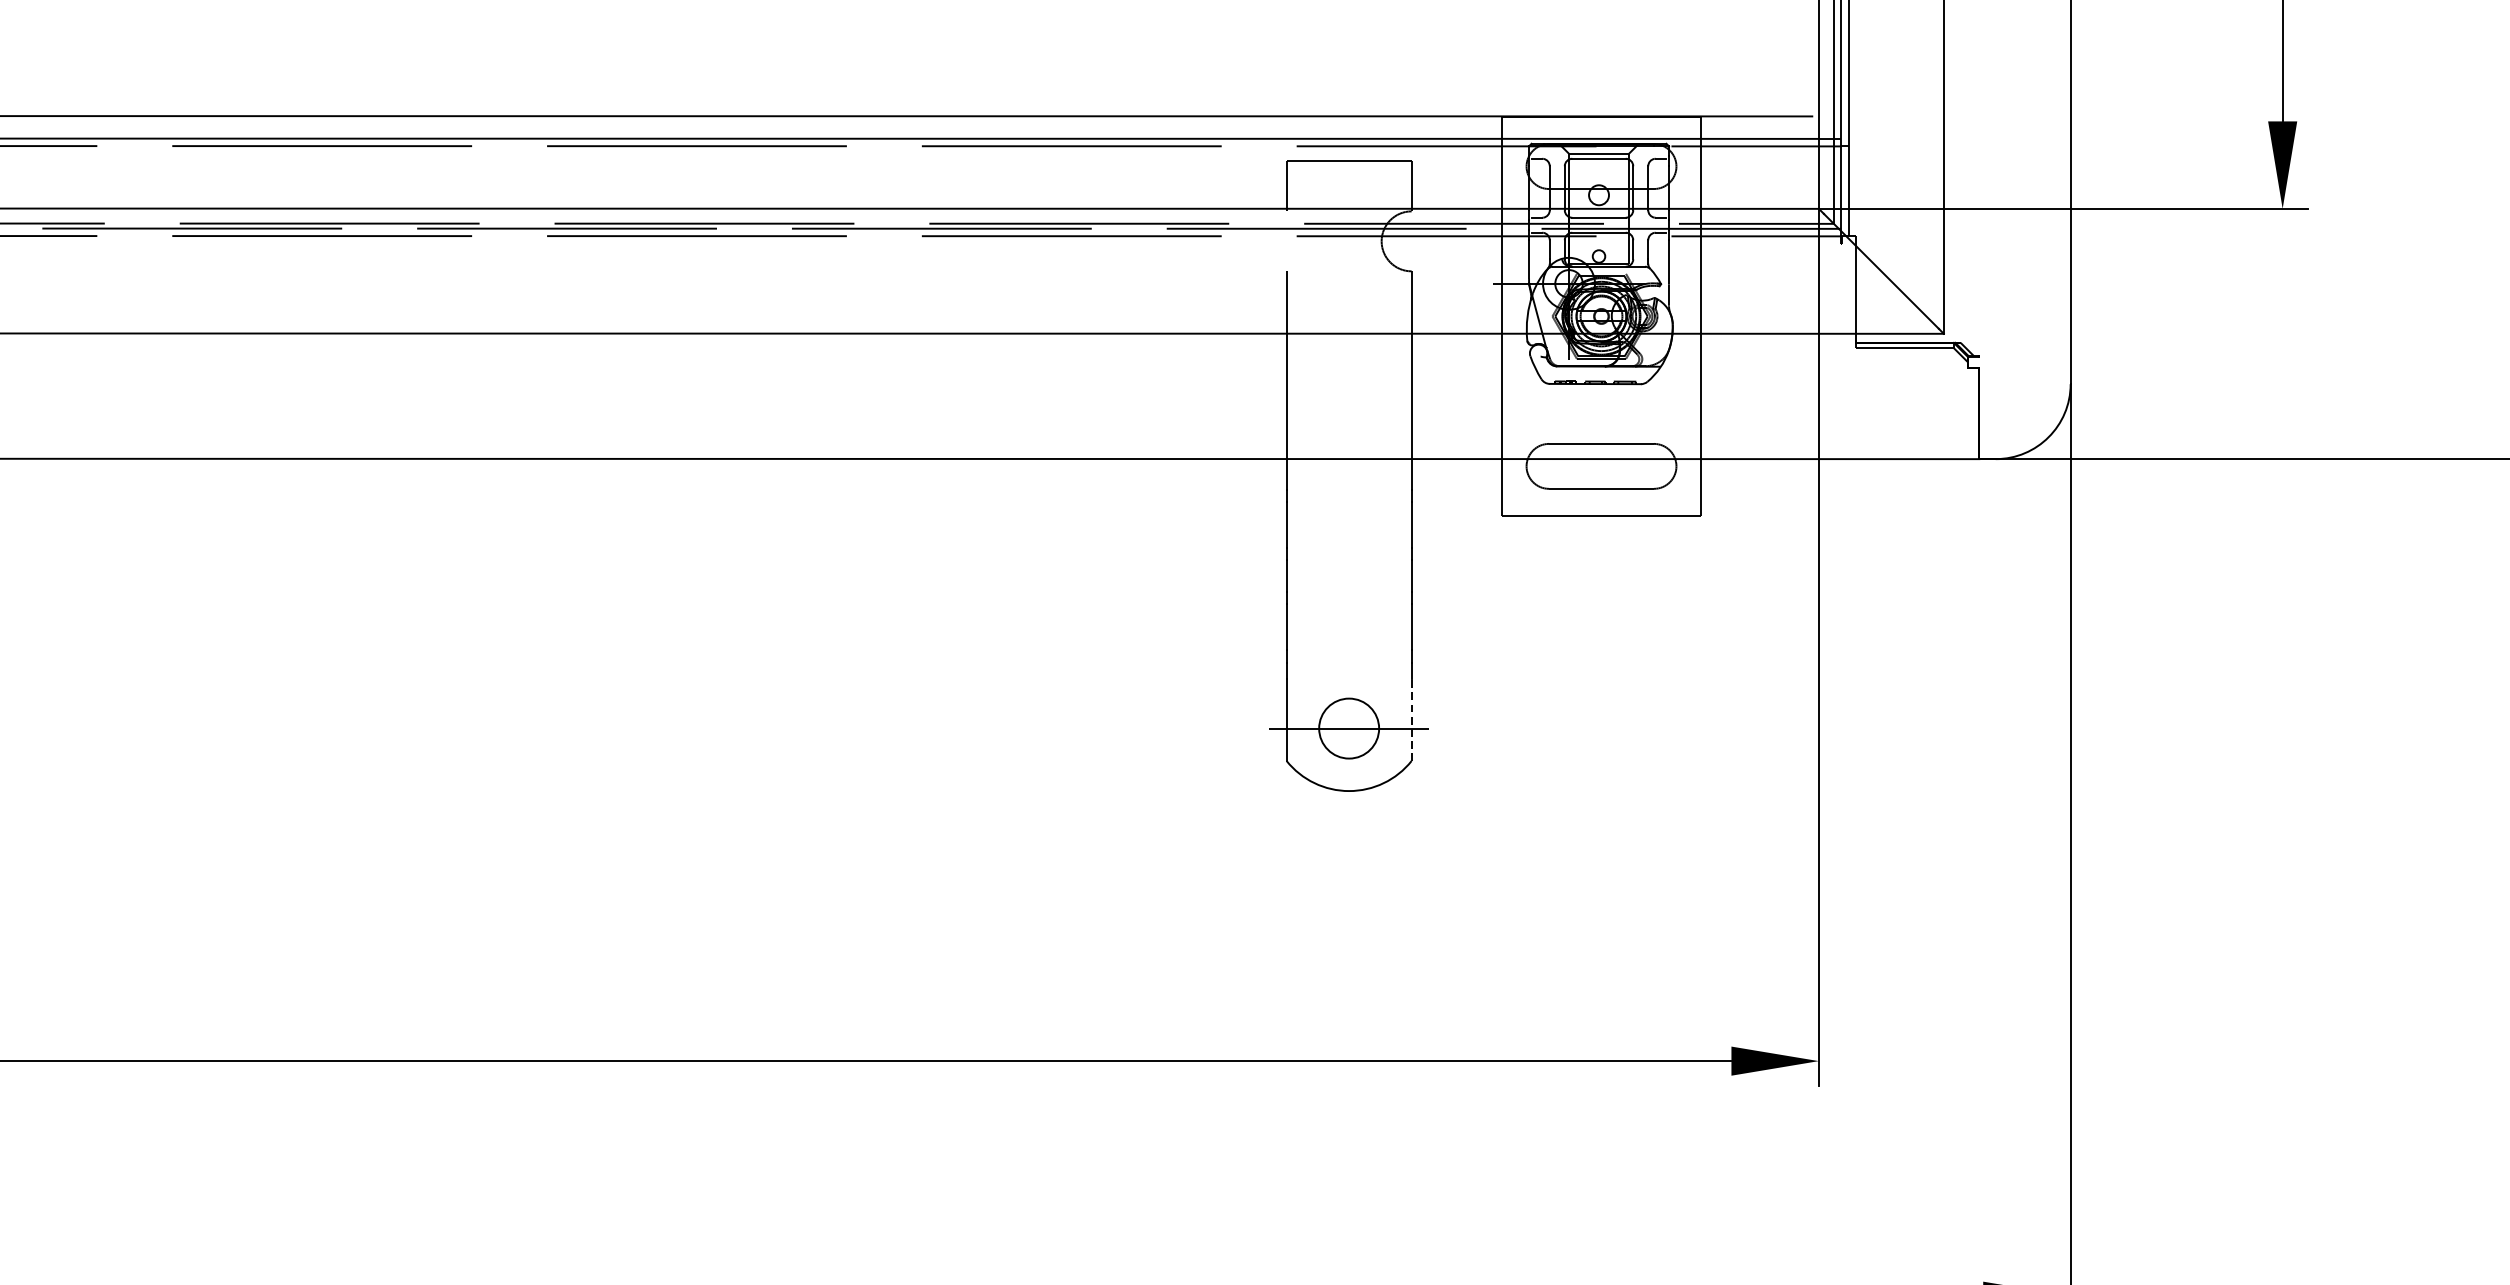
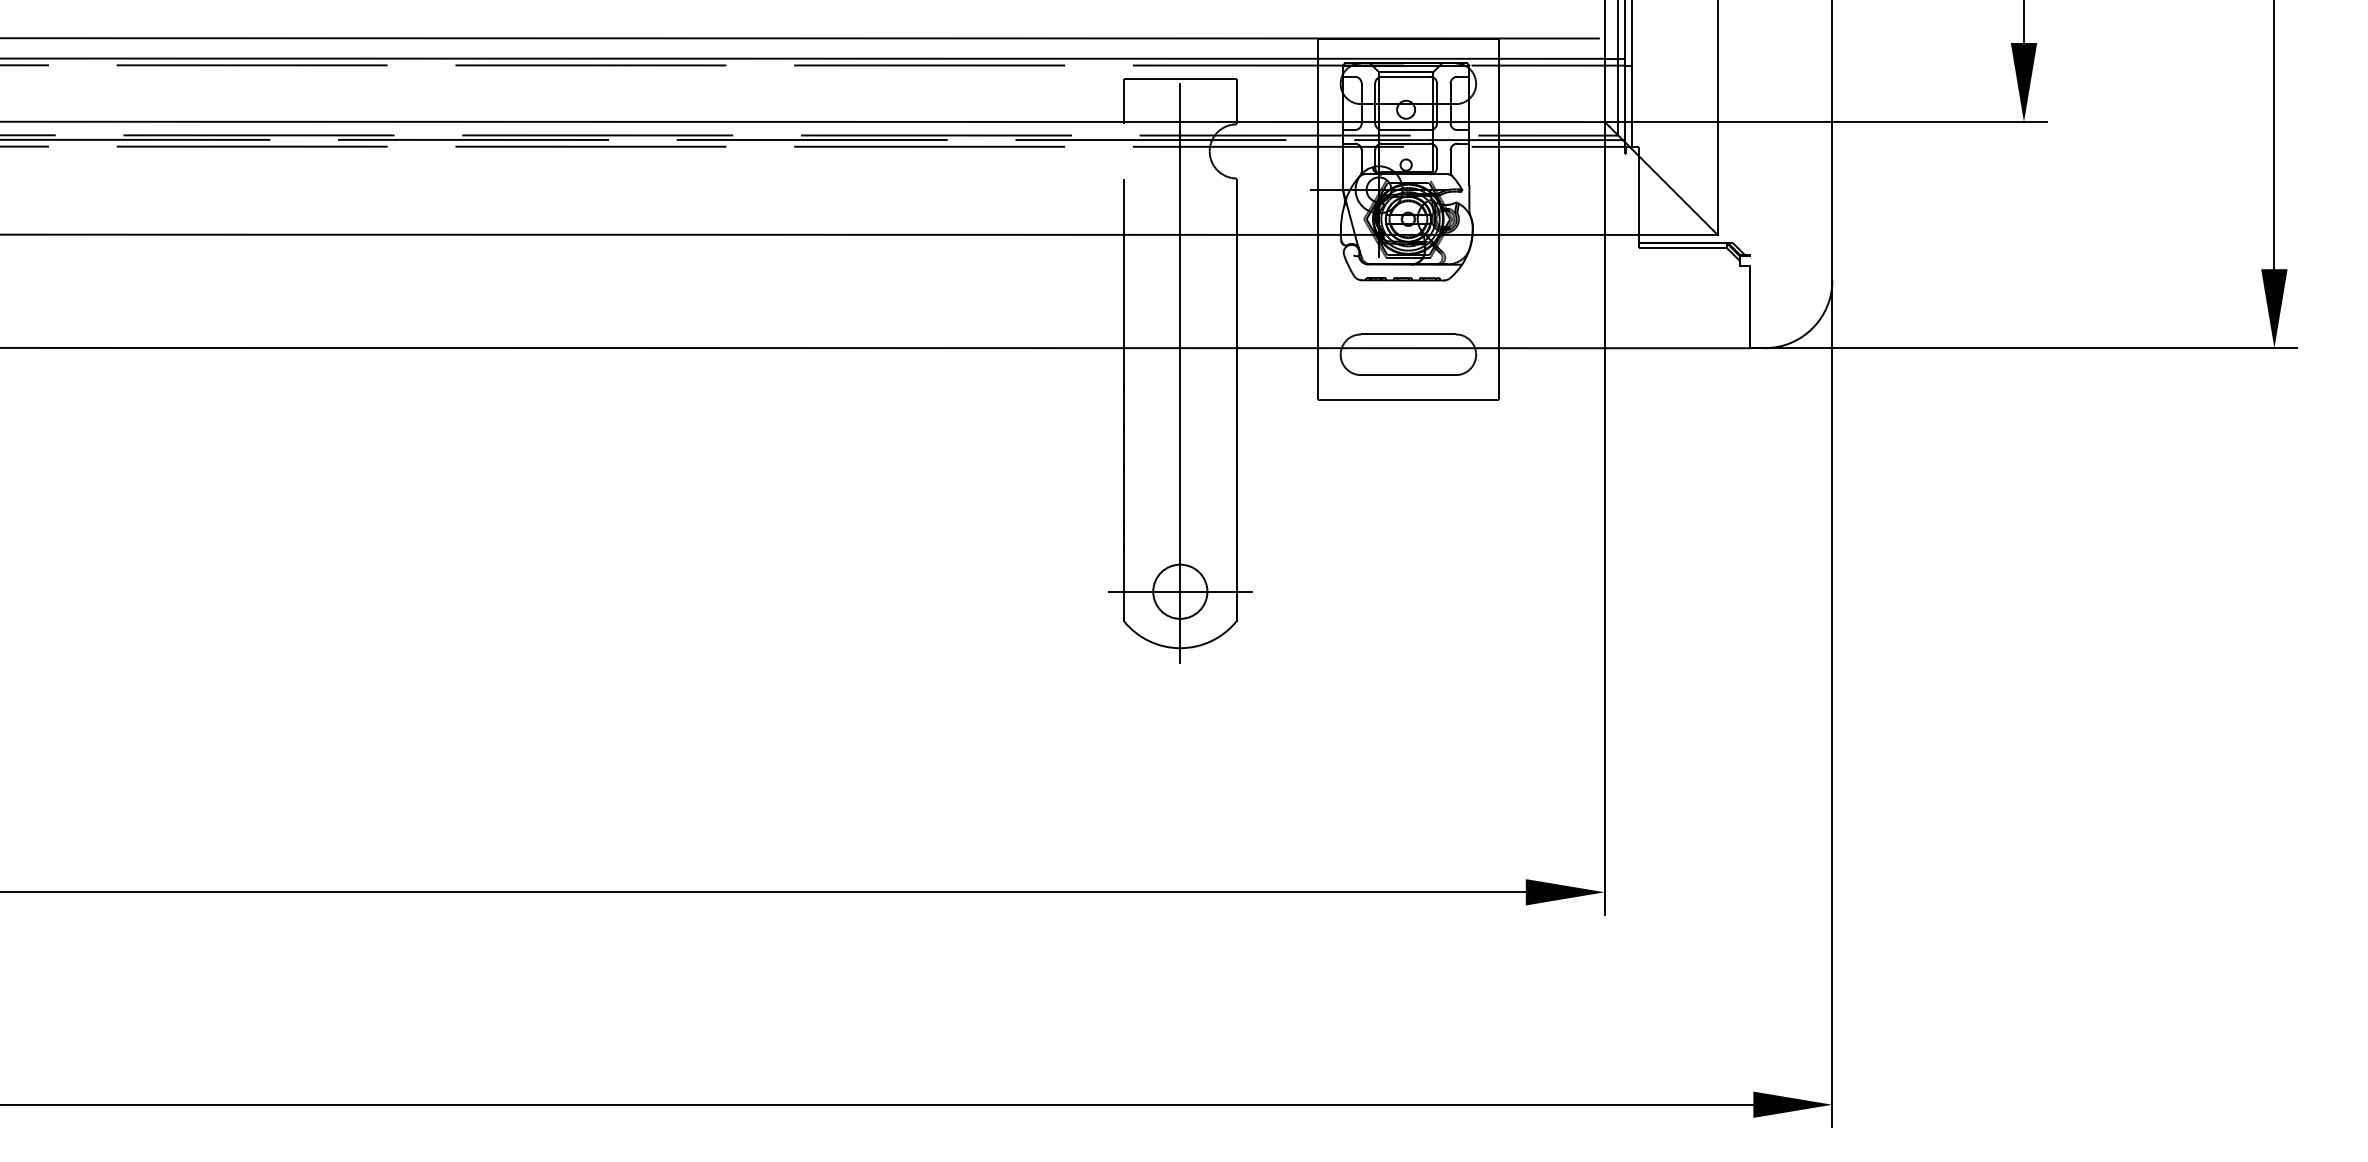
line: (1349, 487) -> (1180, 373), added
line: (1411, 719) -> (1236, 583), dashed -> solid

